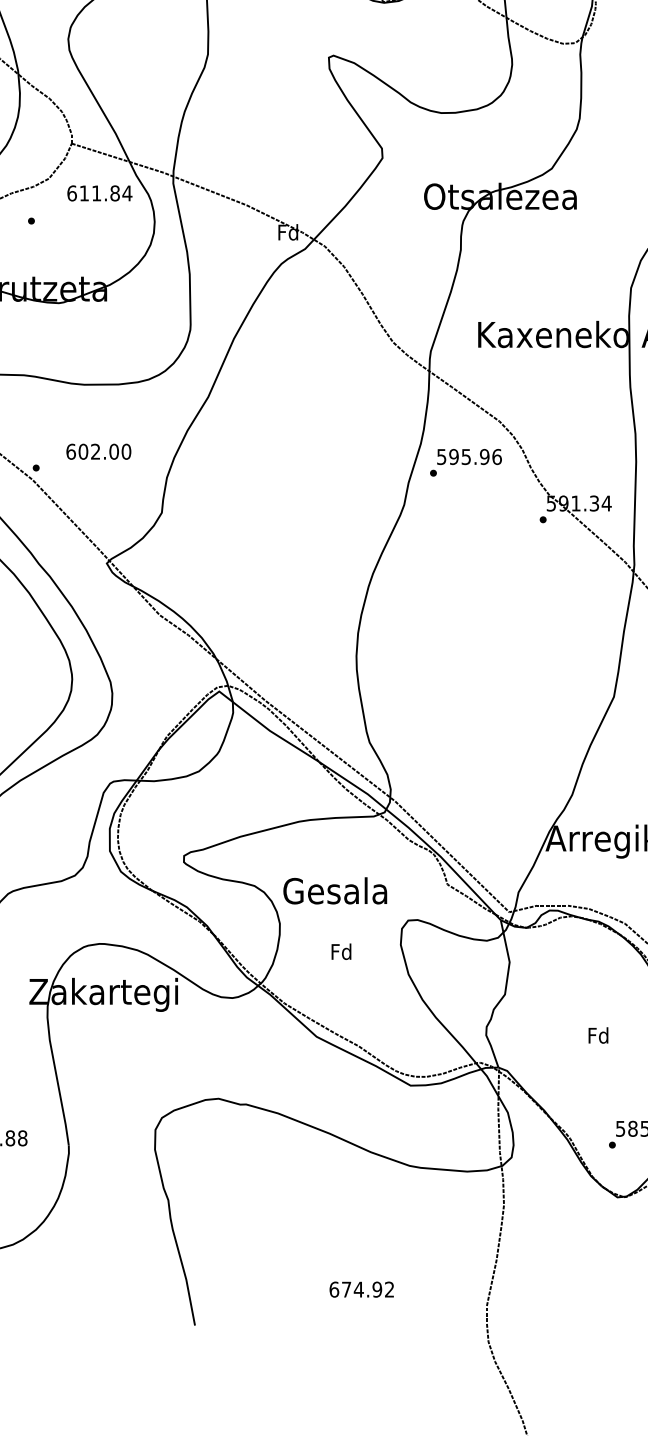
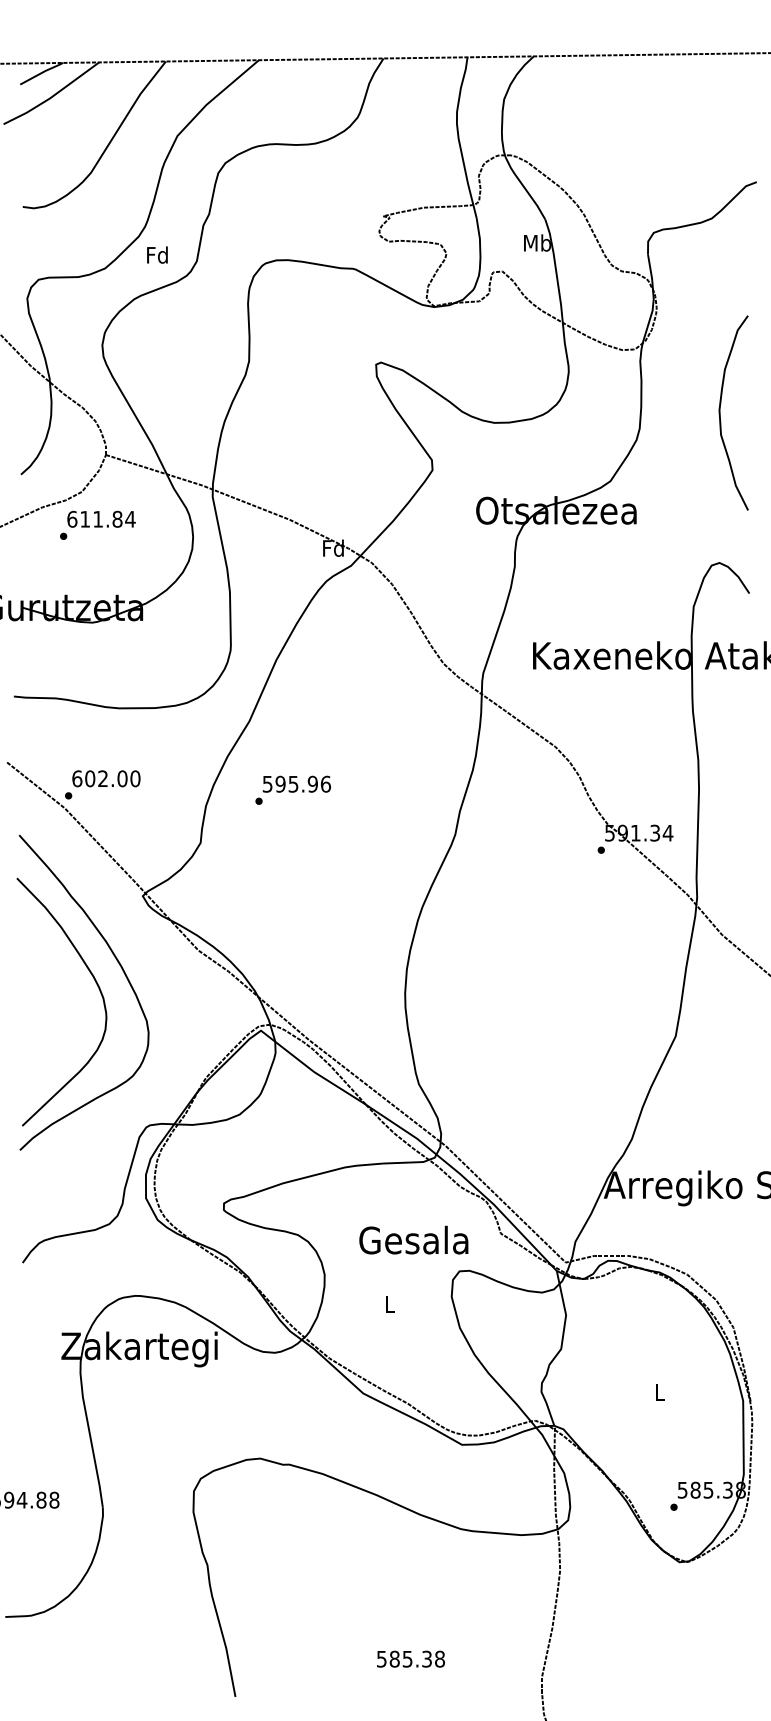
text: (99, 192) -> (101, 518), moved
text: (98, 451) -> (106, 778), moved
text: (465, 461) -> (292, 789), moved
text: (334, 890) -> (413, 1239), moved
text: (341, 951) -> (389, 1303), Fd -> L
text: (598, 1034) -> (659, 1391), Fd -> L
text: (361, 1289) -> (410, 1658), 674.92 -> 585.38

